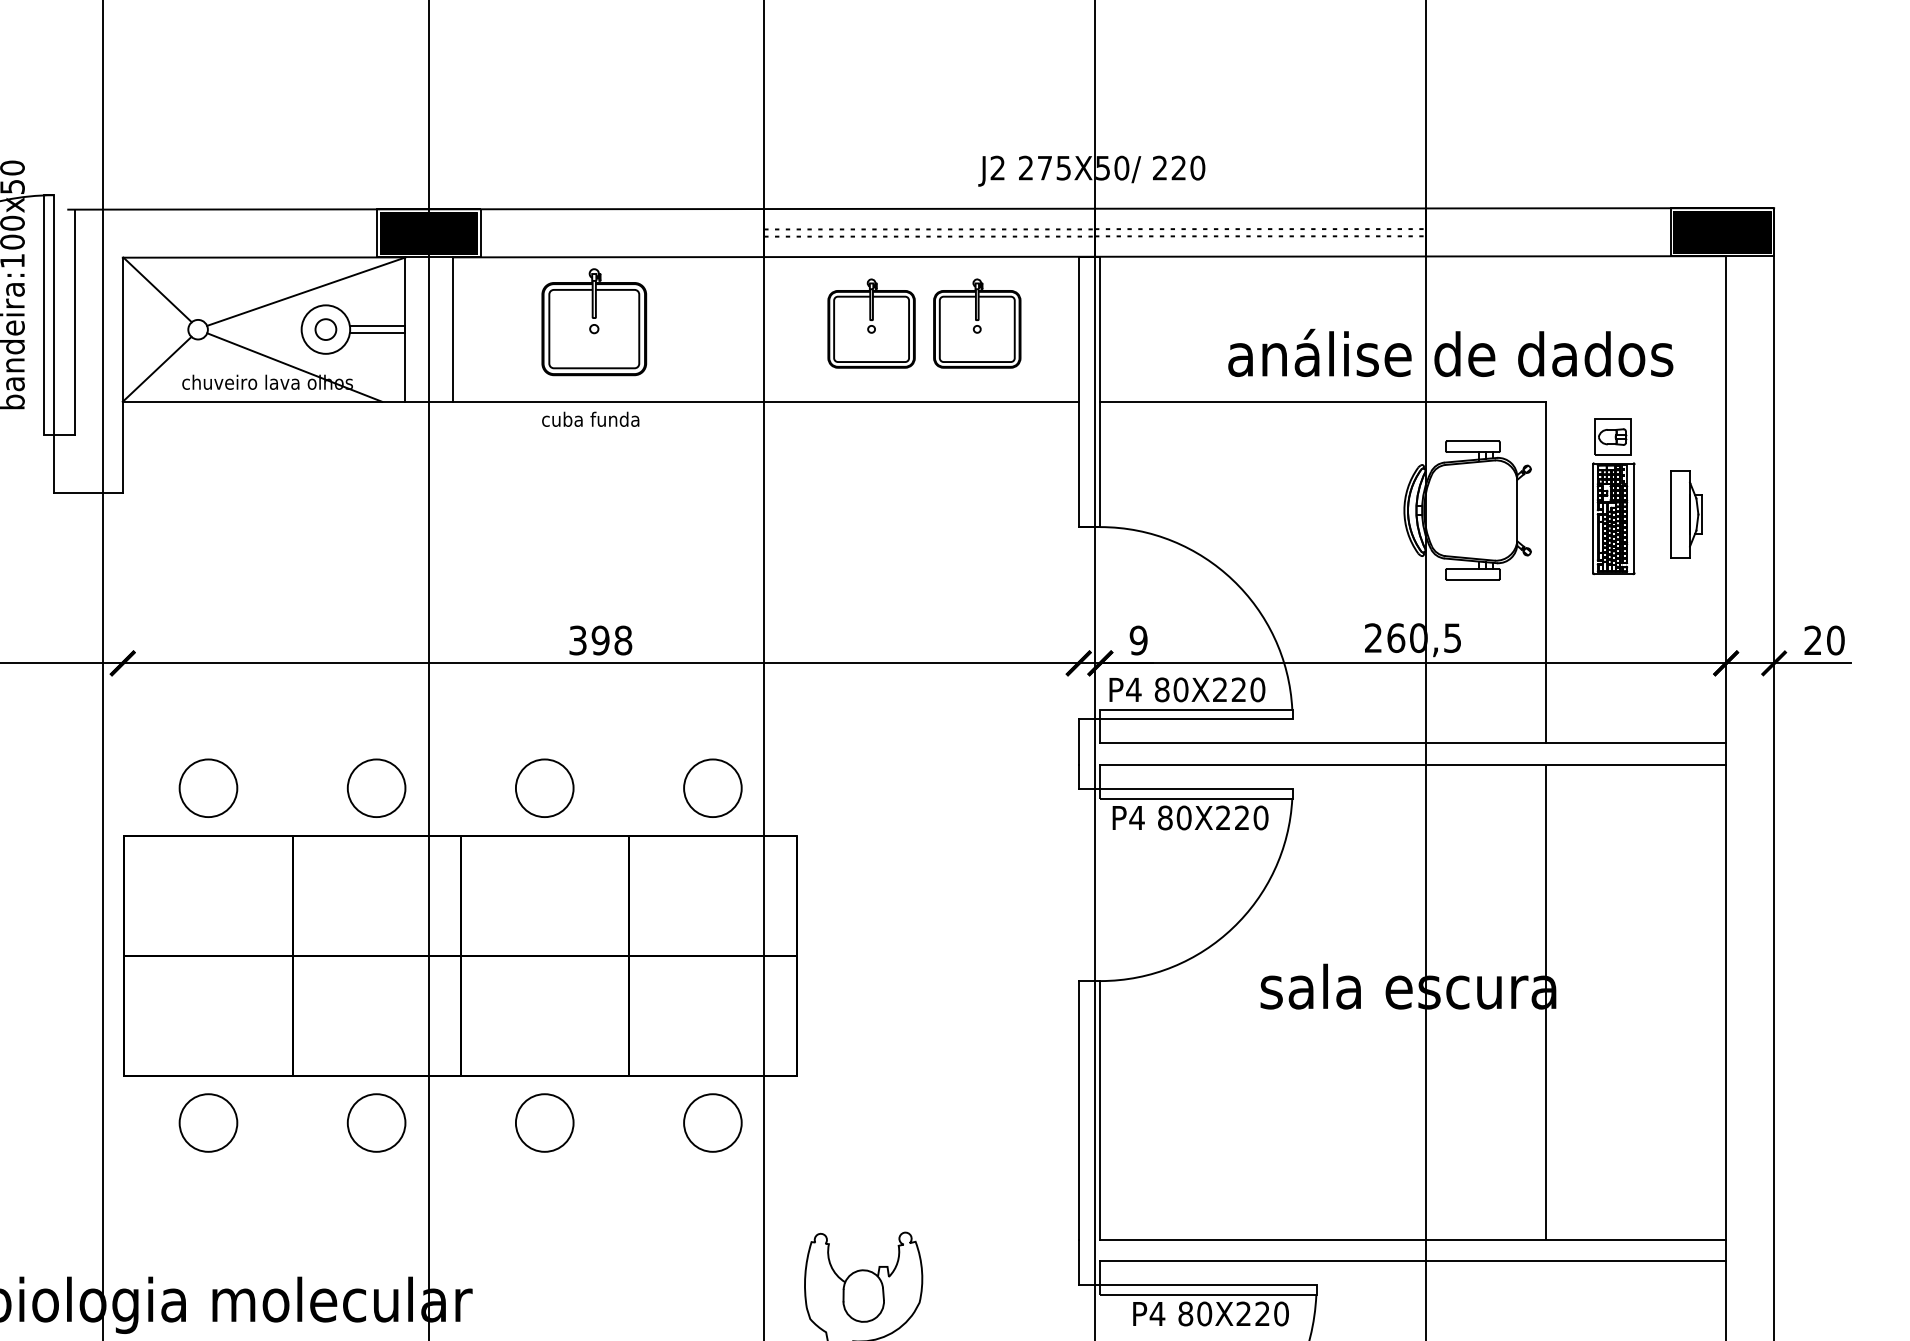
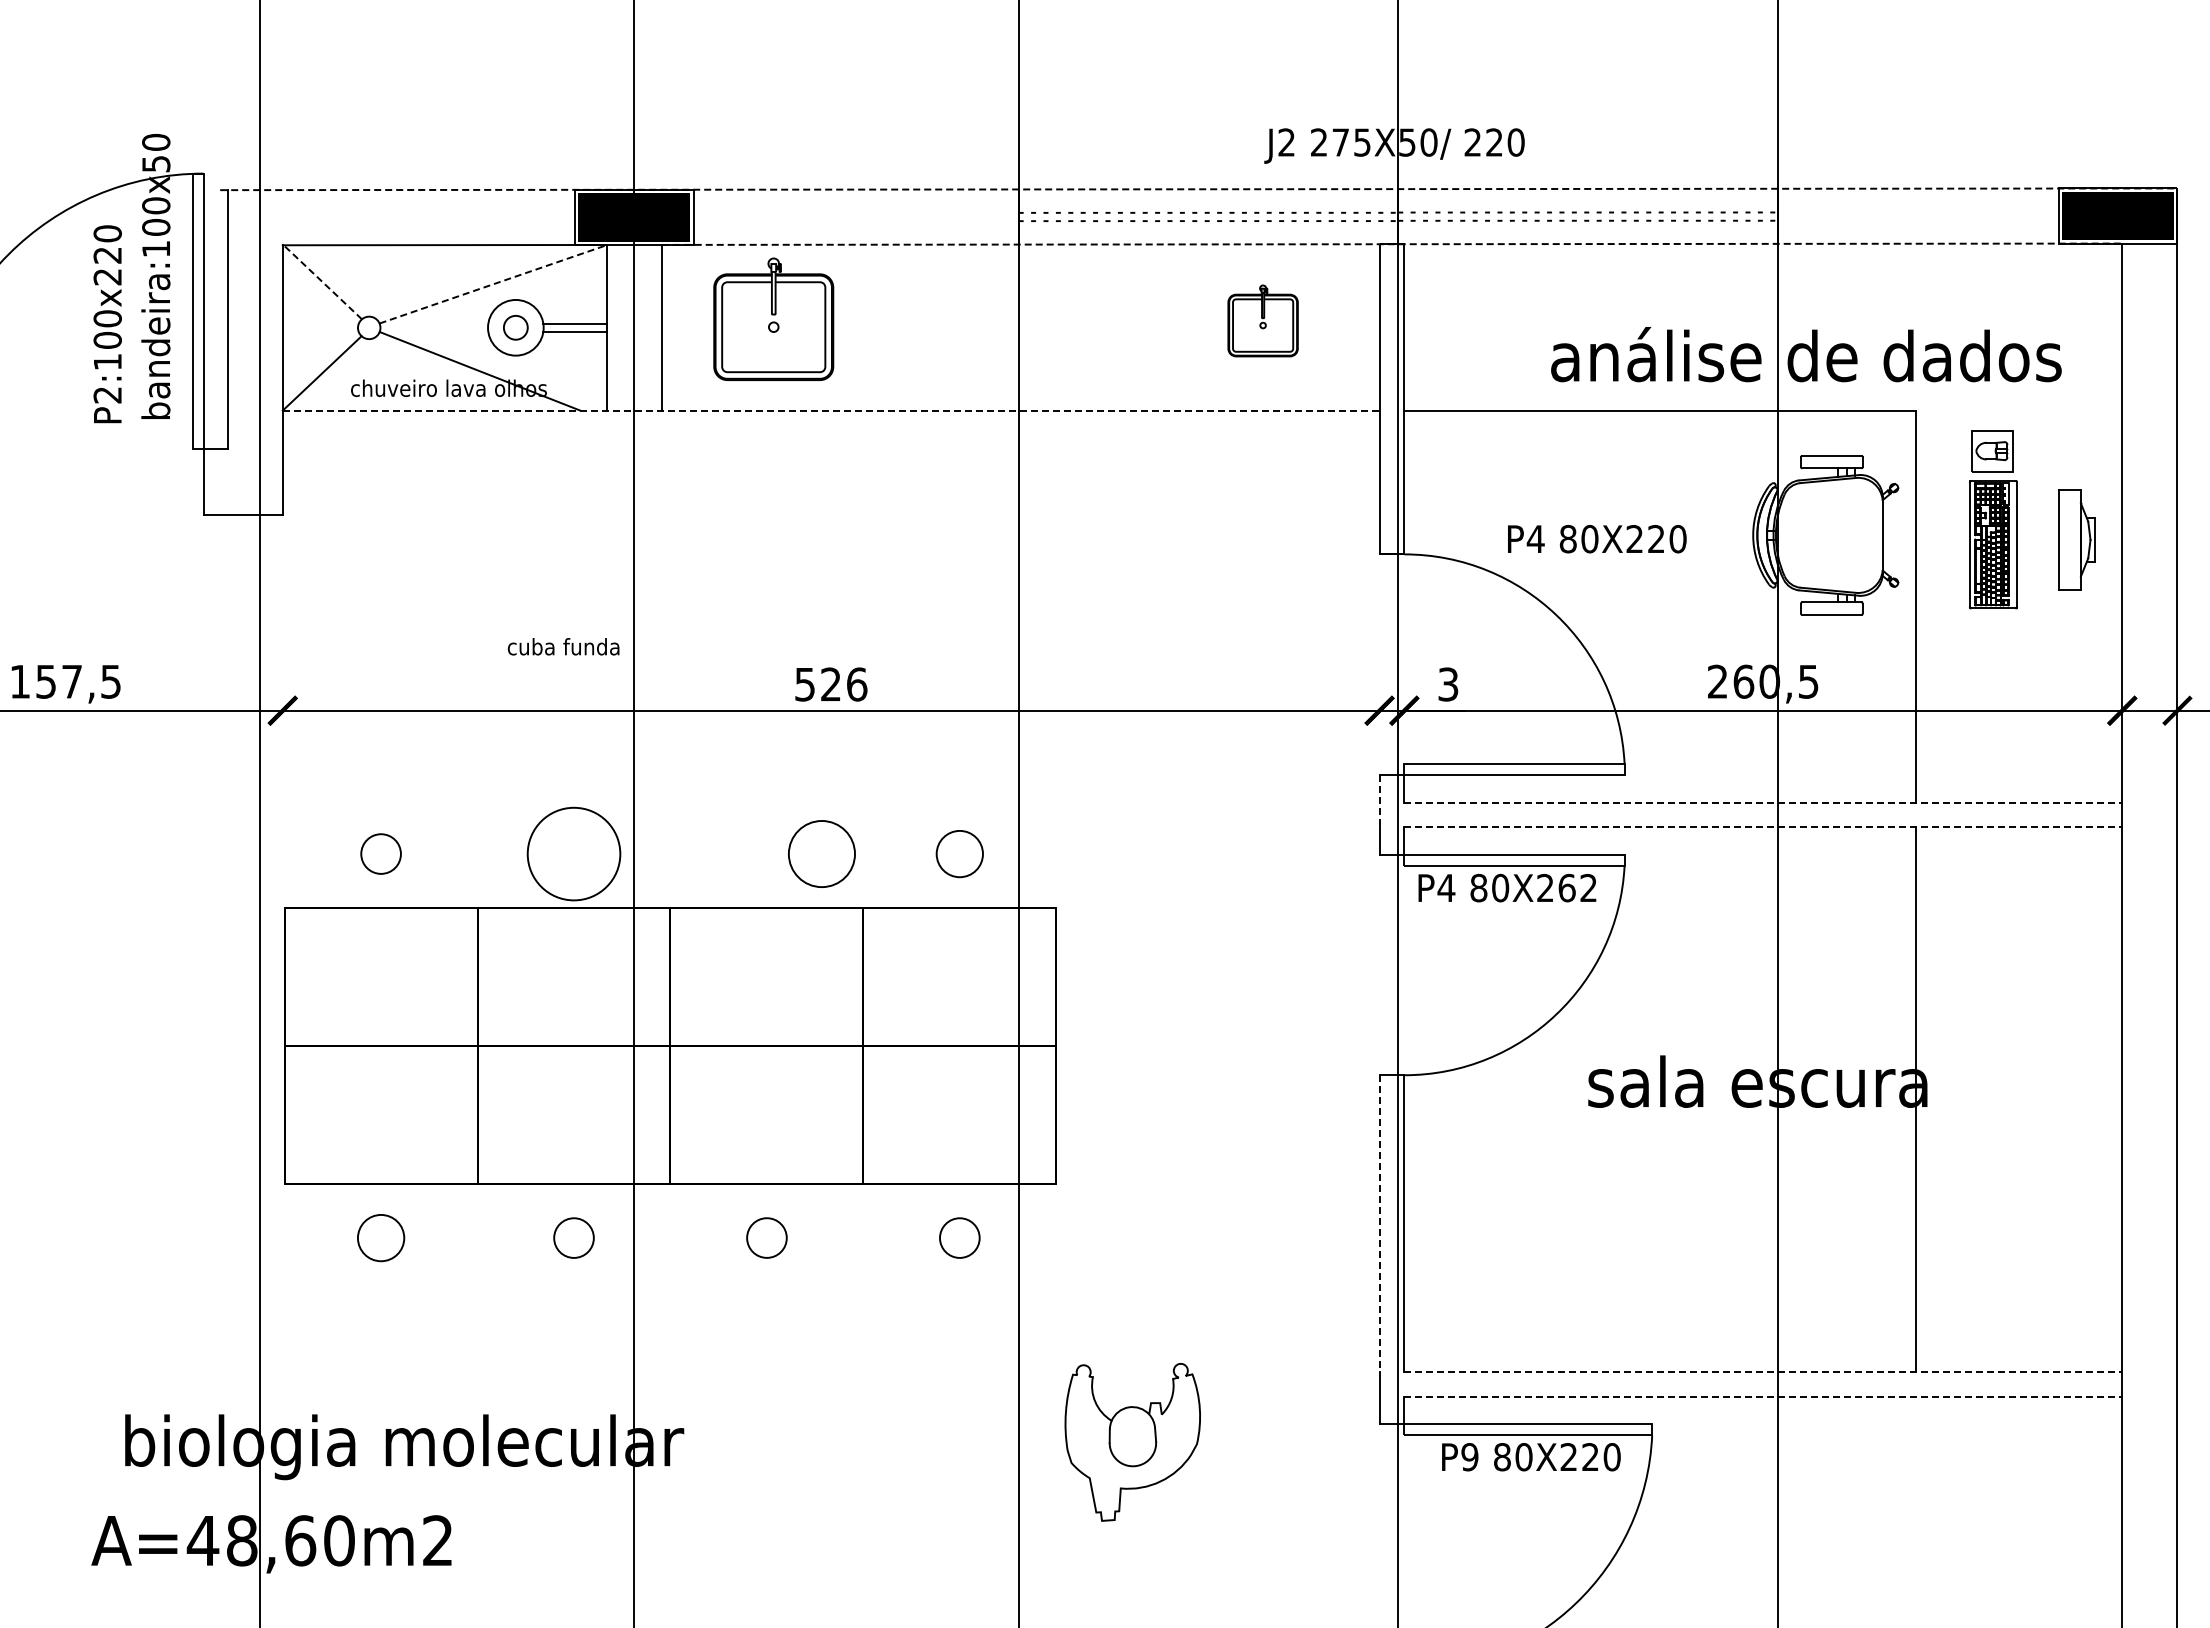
line: (920, 209) -> (1198, 189), solid -> dashed
line: (1090, 257) -> (1392, 244), solid -> dashed
line: (157, 290) -> (322, 282), solid -> dashed
line: (306, 291) -> (493, 284), solid -> dashed
part: (594, 321) -> (773, 318), moved
part: (871, 323) -> (1141, 320), removed
part: (976, 323) -> (1262, 320), size x0.7
line: (601, 401) -> (831, 410), solid -> dashed
text: (590, 419) -> (563, 646), moved
text: (601, 640) -> (831, 684), 398 -> 526
text: (1138, 640) -> (1448, 684), 9 -> 3
text: (1187, 690) -> (1597, 539), moved
line: (1078, 742) -> (1379, 801), solid -> dashed
line: (1413, 743) -> (1763, 802), solid -> dashed
line: (1413, 765) -> (1763, 827), solid -> dashed
circle: (376, 787) -> (573, 853), size x1.4
circle: (544, 787) -> (821, 853), moved
circle: (208, 788) -> (381, 854), size x0.6
circle: (712, 788) -> (959, 854), size x0.7
text: (1251, 817) -> (1577, 887), 80X220 -> 80X262
line: (1078, 1111) -> (1379, 1224), solid -> dashed
circle: (544, 1122) -> (766, 1237), size x0.6
circle: (208, 1123) -> (381, 1238), size x0.7
circle: (376, 1123) -> (573, 1238), size x0.6
circle: (712, 1123) -> (959, 1238), size x0.6
line: (1413, 1240) -> (1763, 1372), solid -> dashed
line: (1413, 1261) -> (1763, 1396), solid -> dashed
text: (1157, 1314) -> (1469, 1457), P4 -> P9

